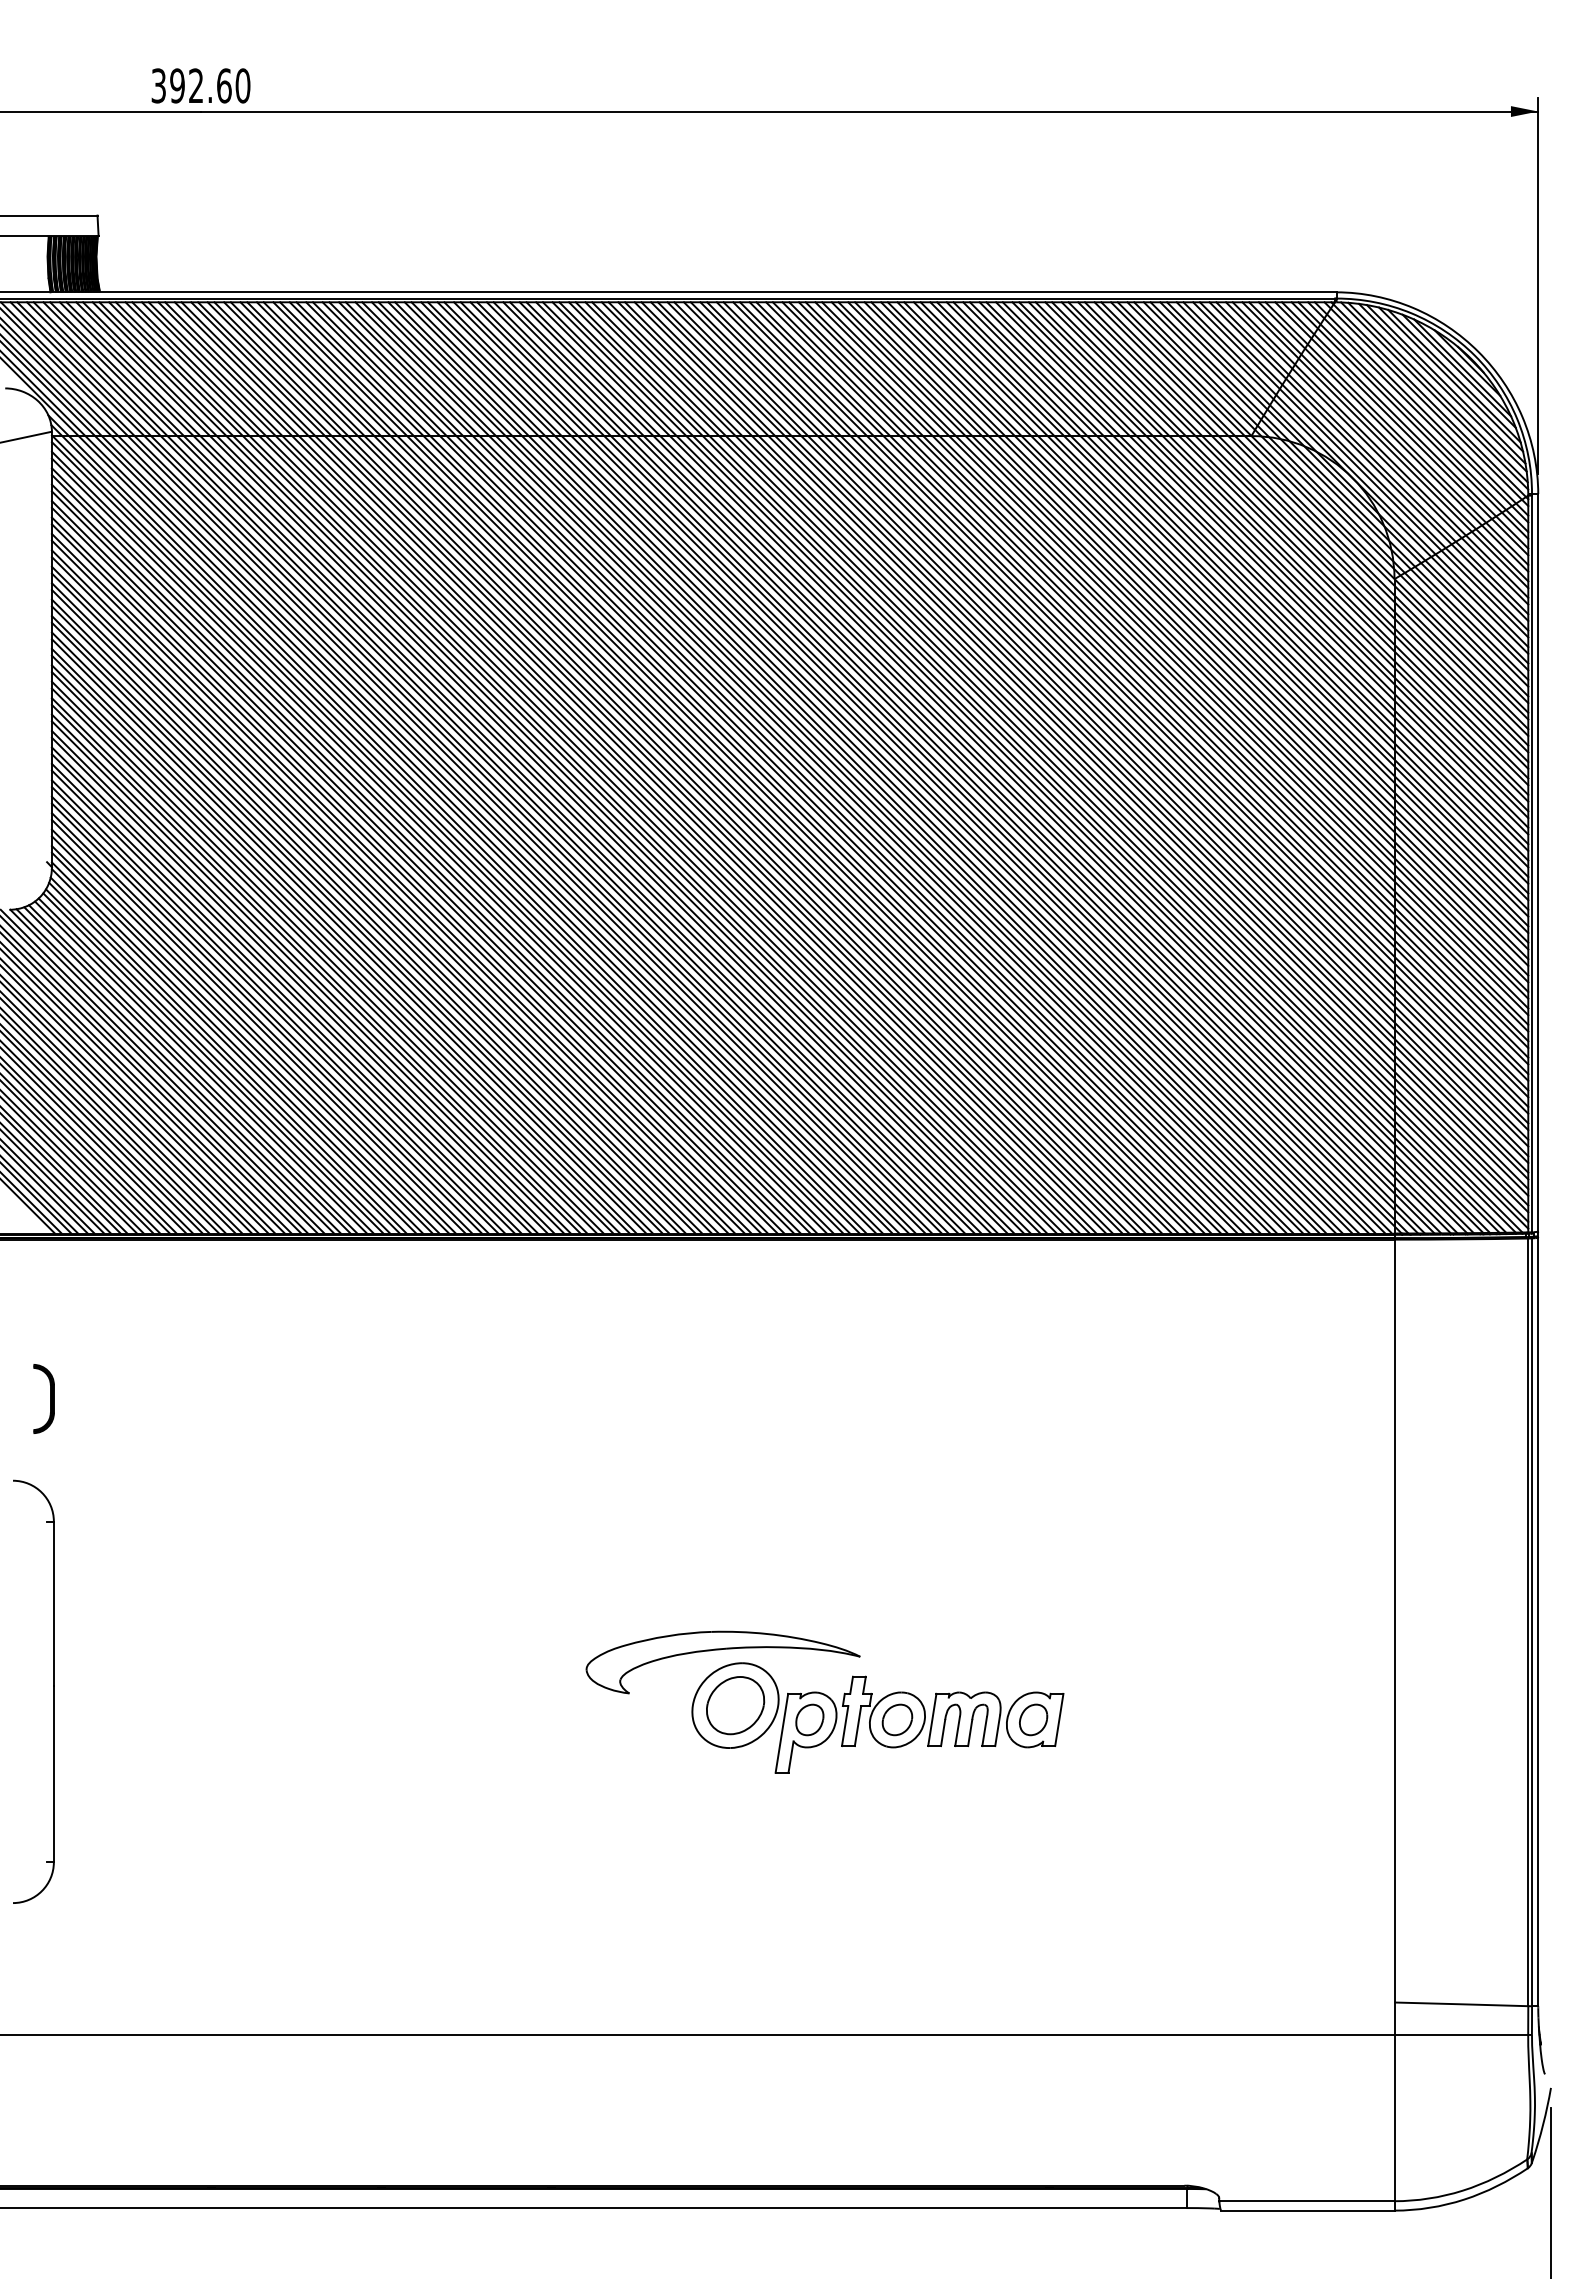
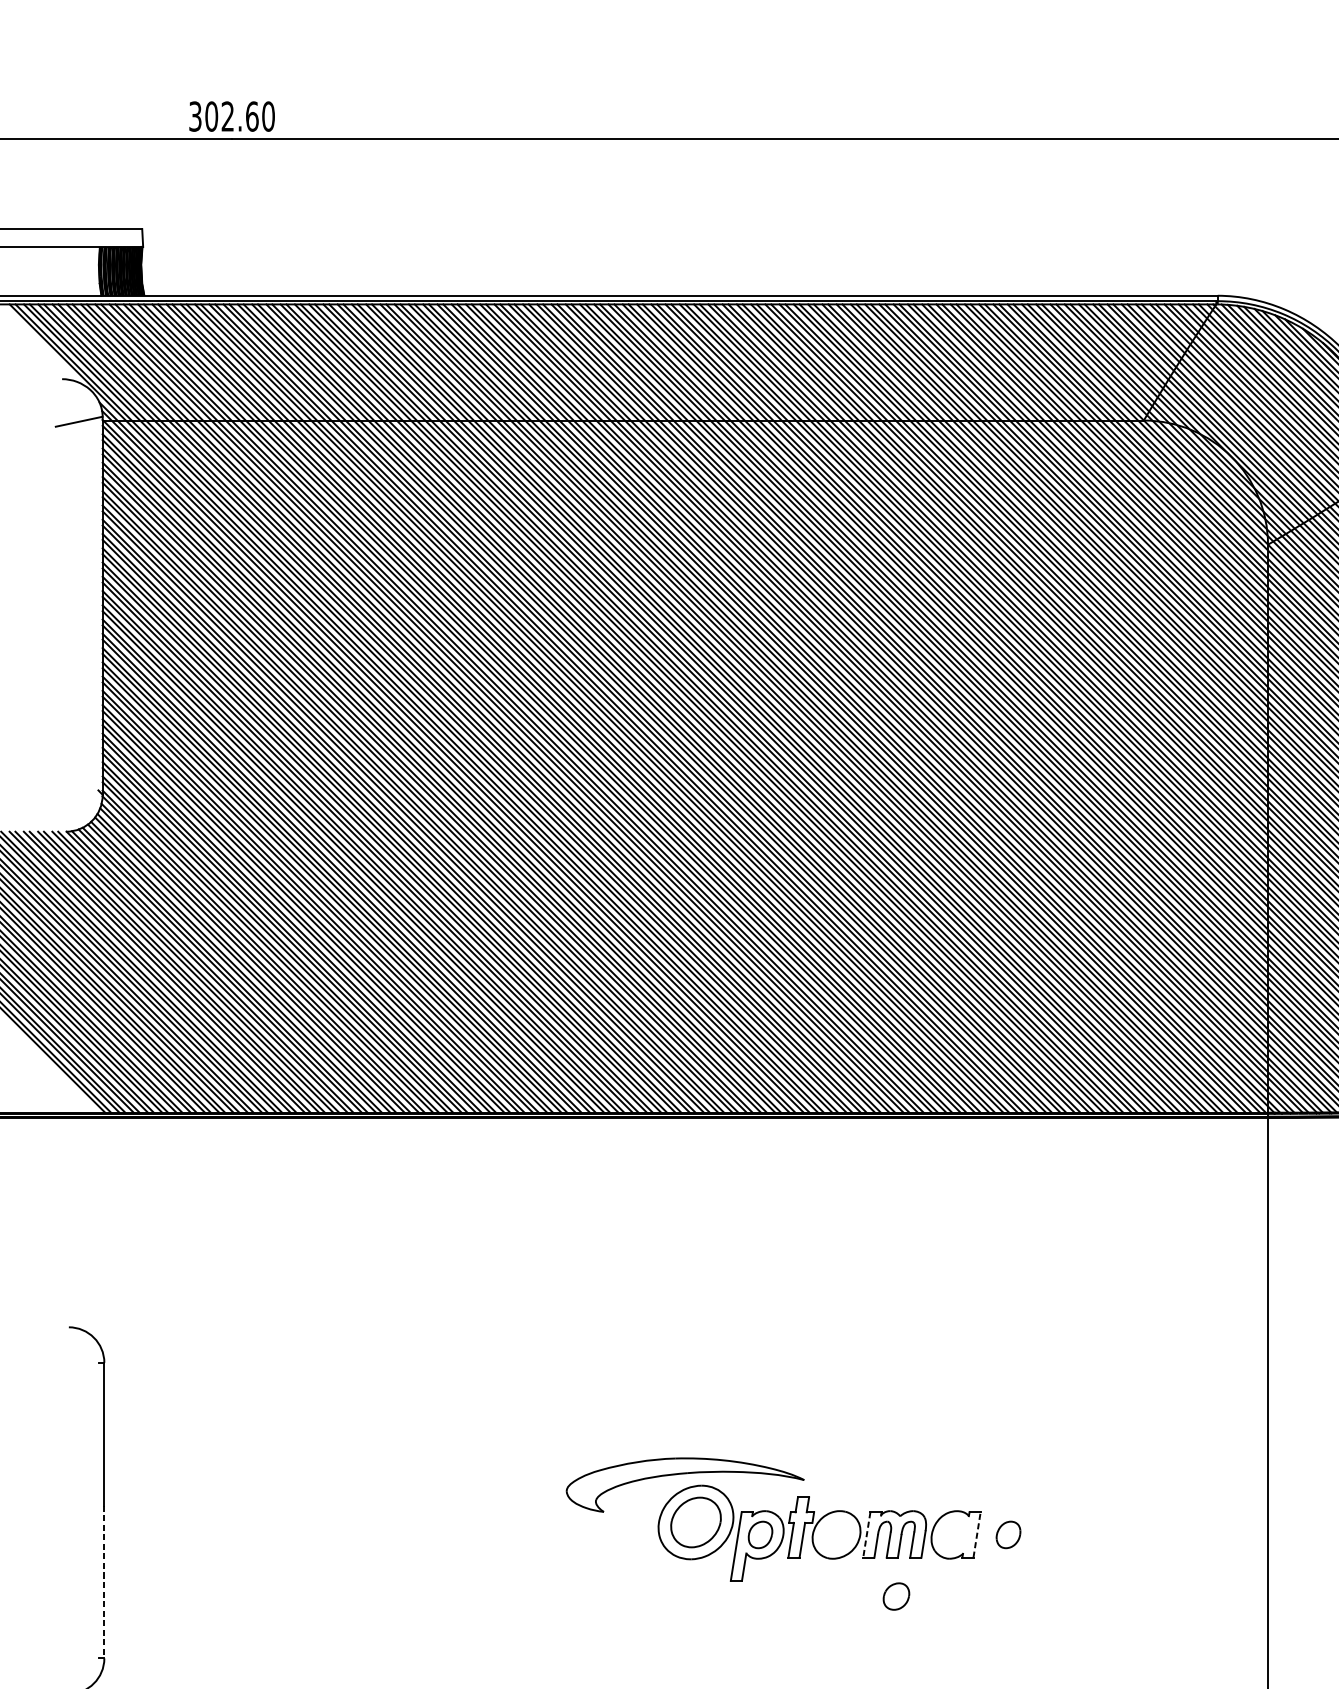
text: (177, 85) -> (211, 116), 392.60 -> 302.60
part: (50, 1398) -> (101, 1255), removed
part: (897, 1719) -> (896, 1596), moved
part: (1033, 1719) -> (1008, 1534), moved
line: (1059, 1719) -> (977, 1534), solid -> dashed
line: (932, 1720) -> (866, 1535), solid -> dashed
line: (53, 1774) -> (104, 1582), solid -> dashed

